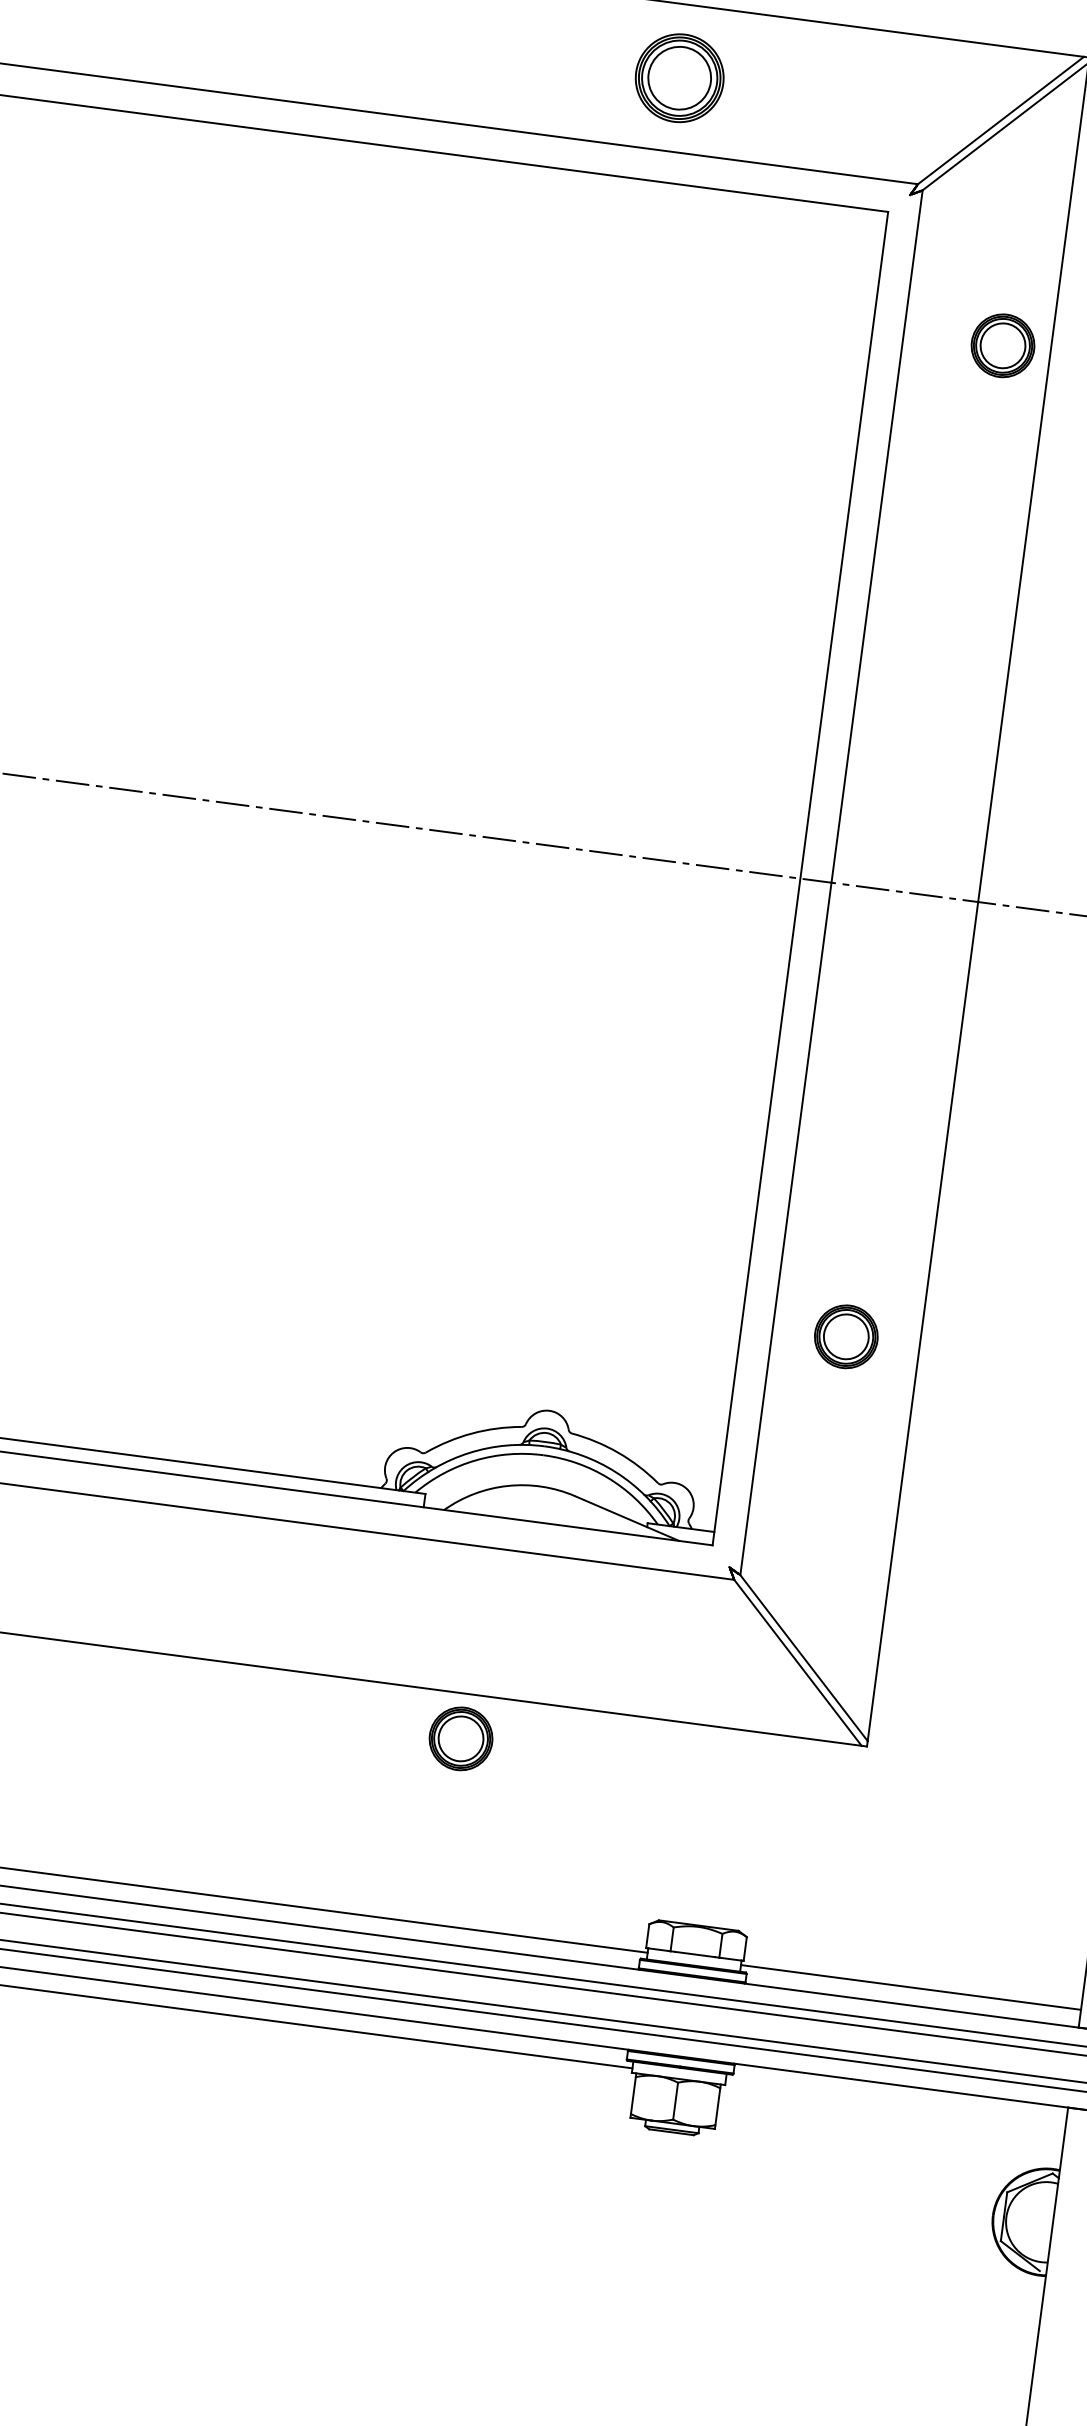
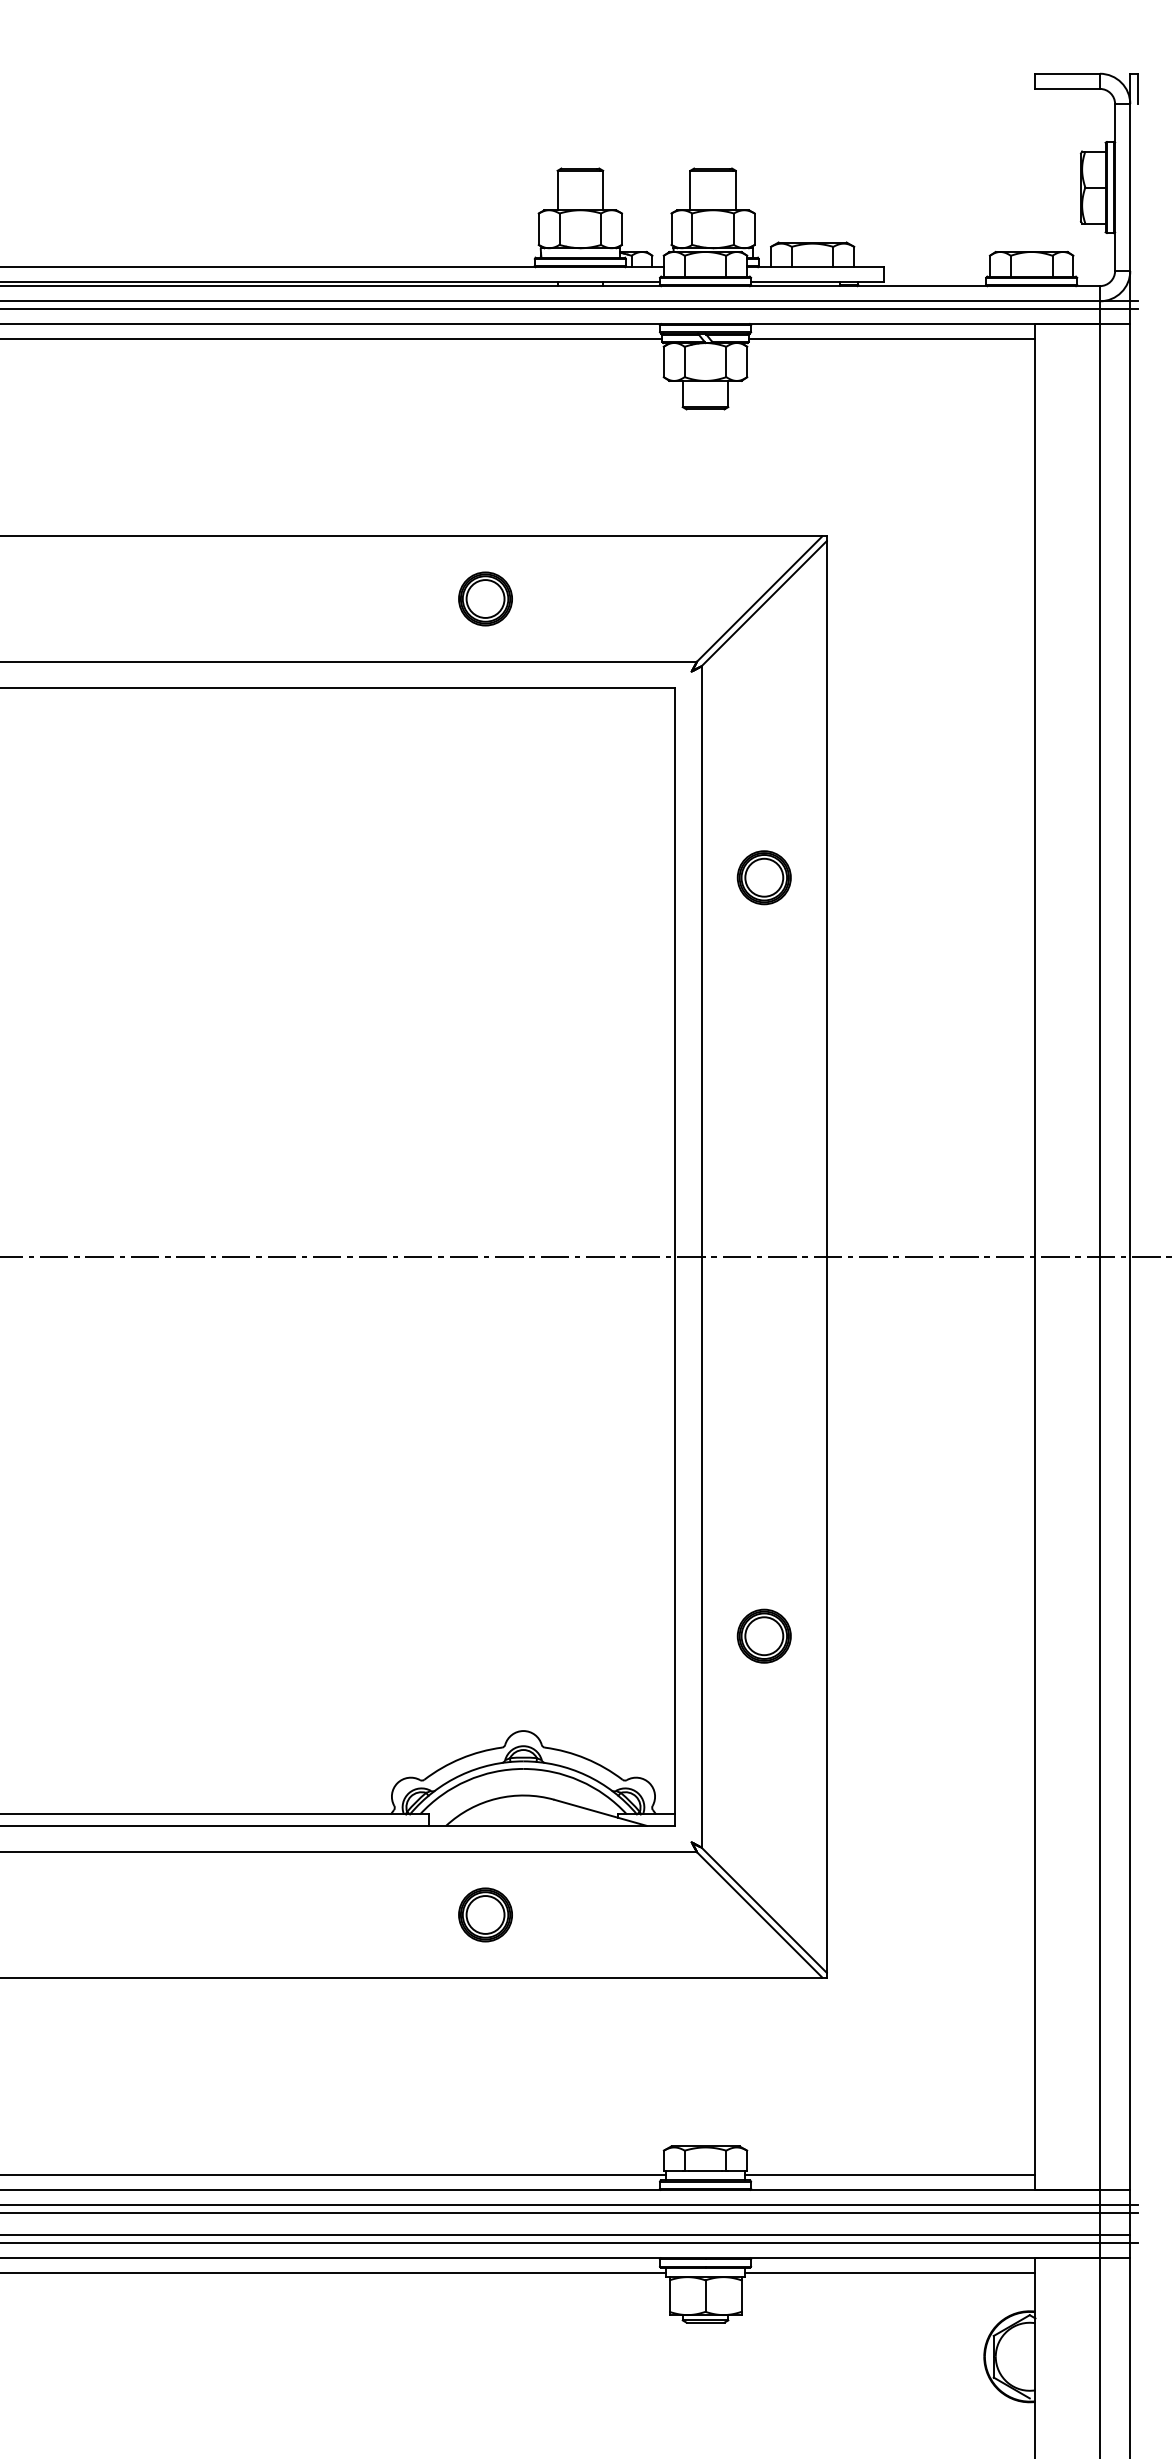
part: (679, 77) -> (485, 598), size x0.71
part: (1002, 345) -> (763, 877), moved
part: (461, 1738) -> (485, 1914), moved
line: (895, 2103) -> (890, 2273), added

